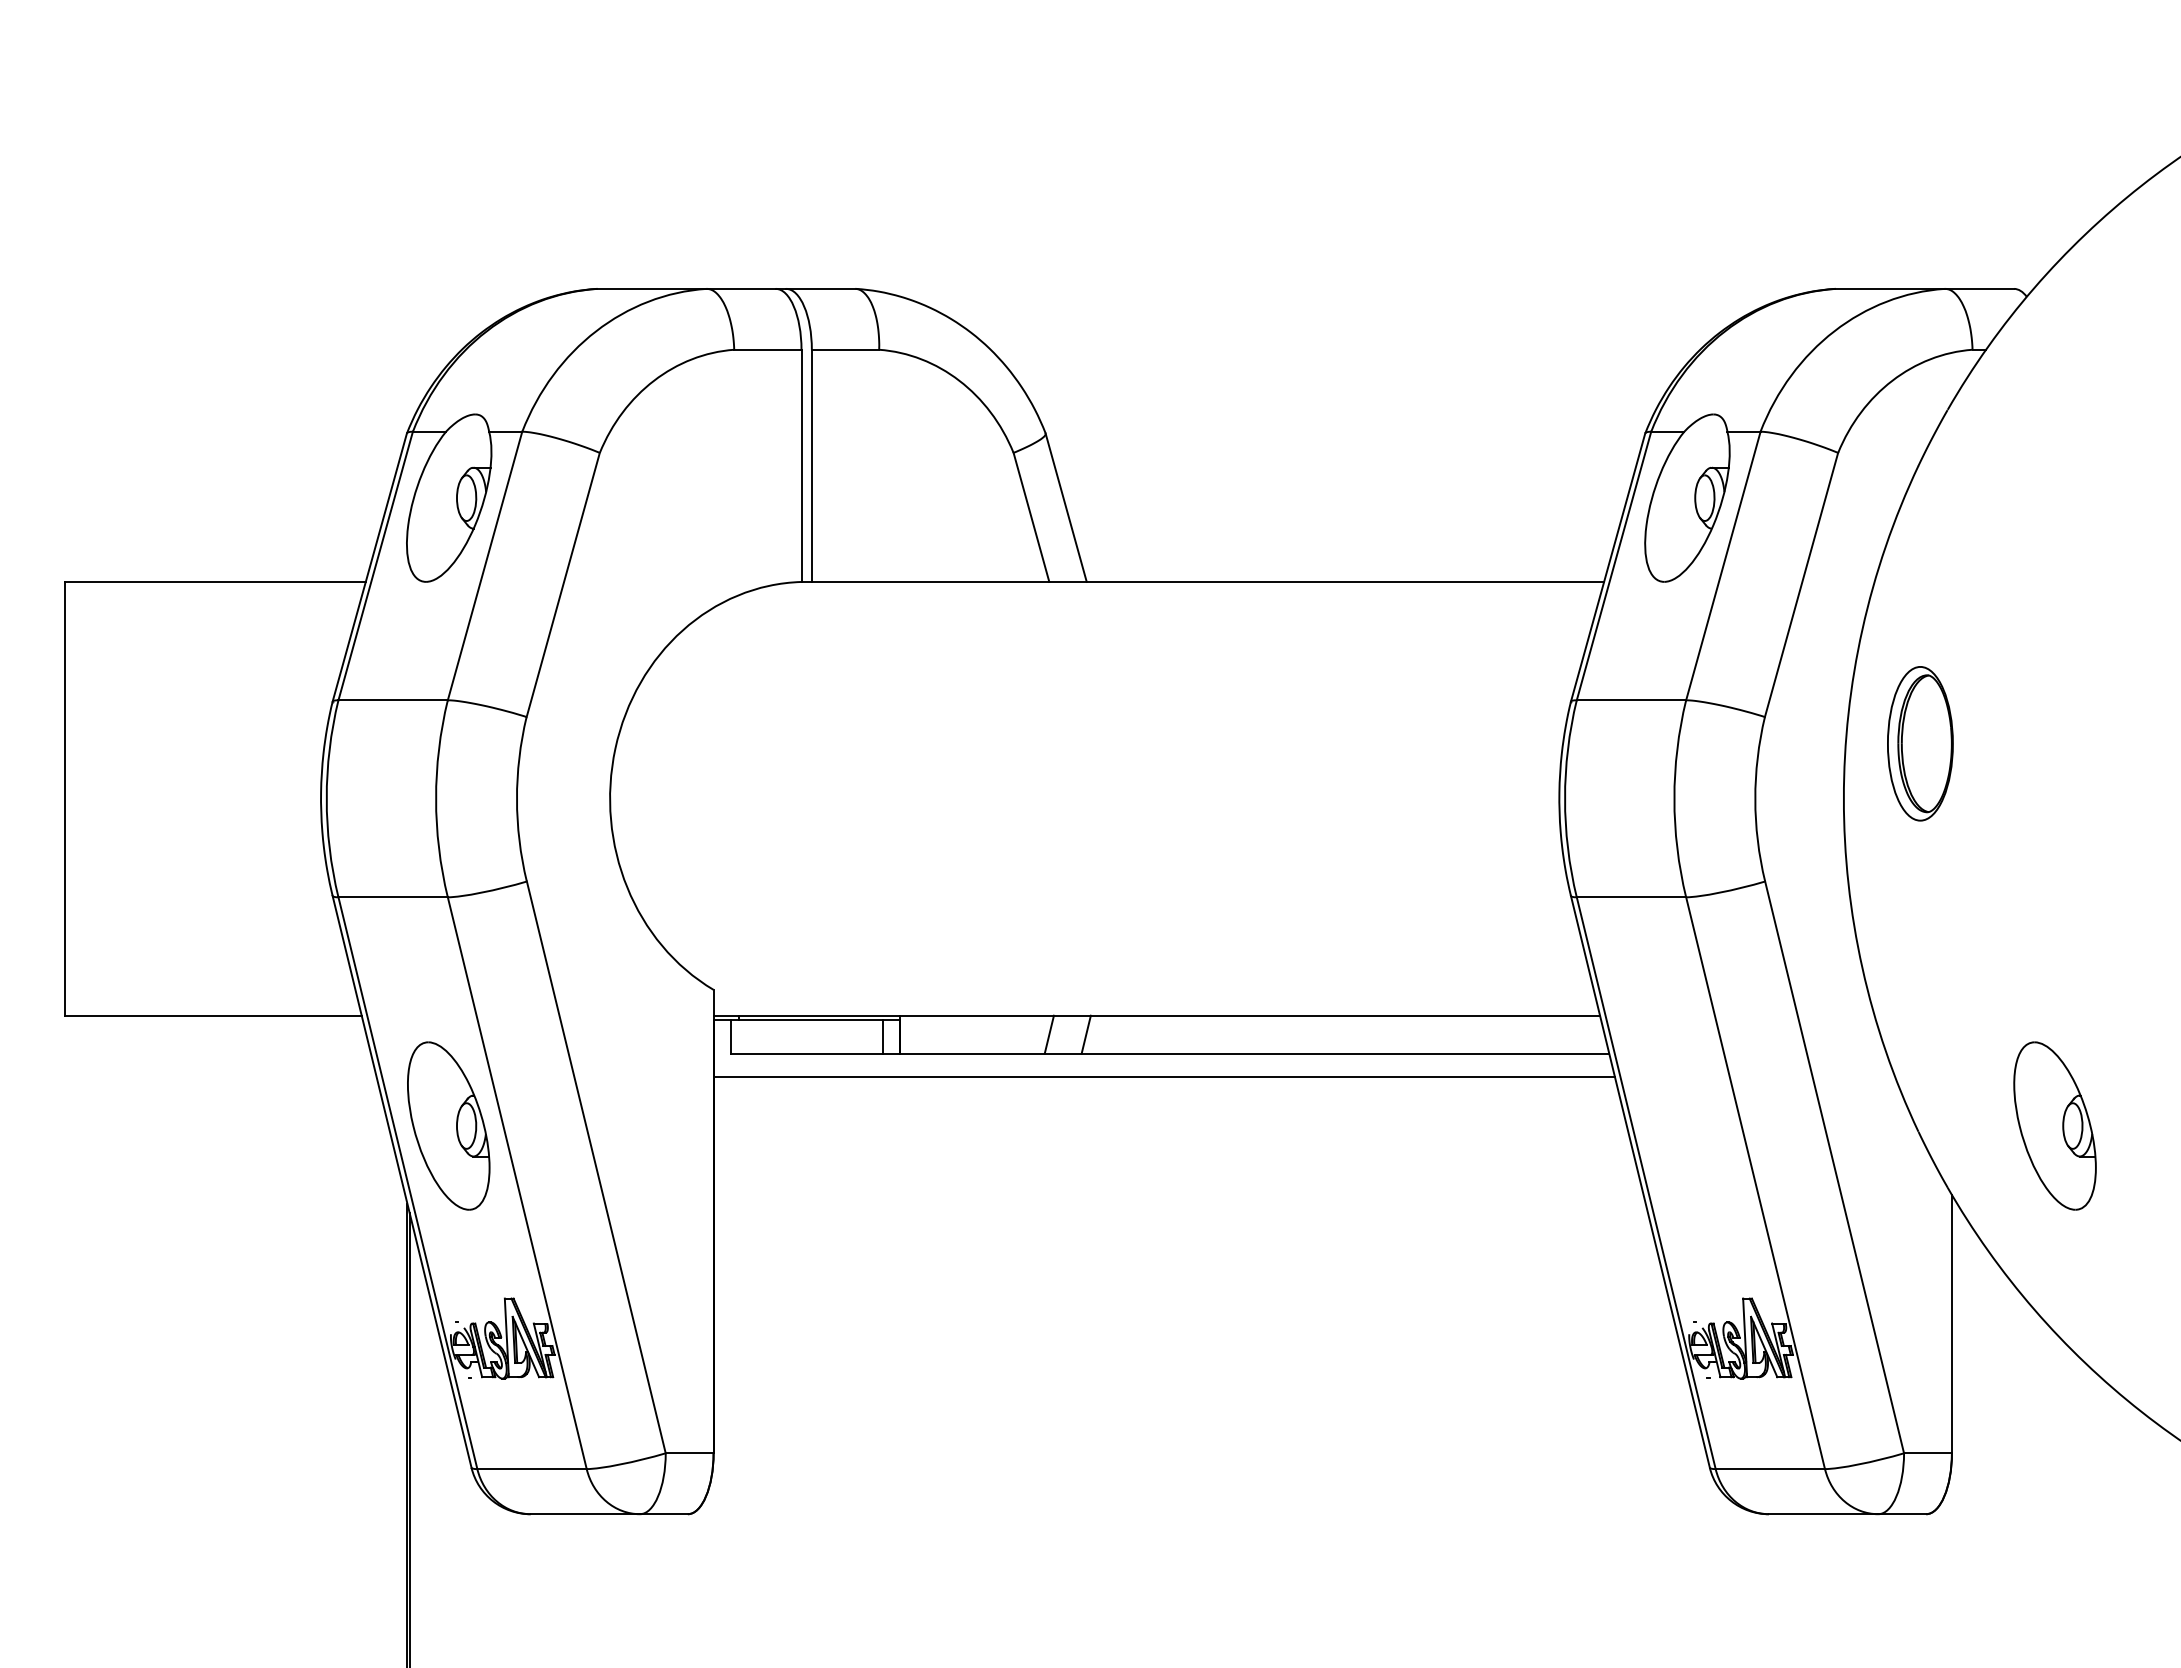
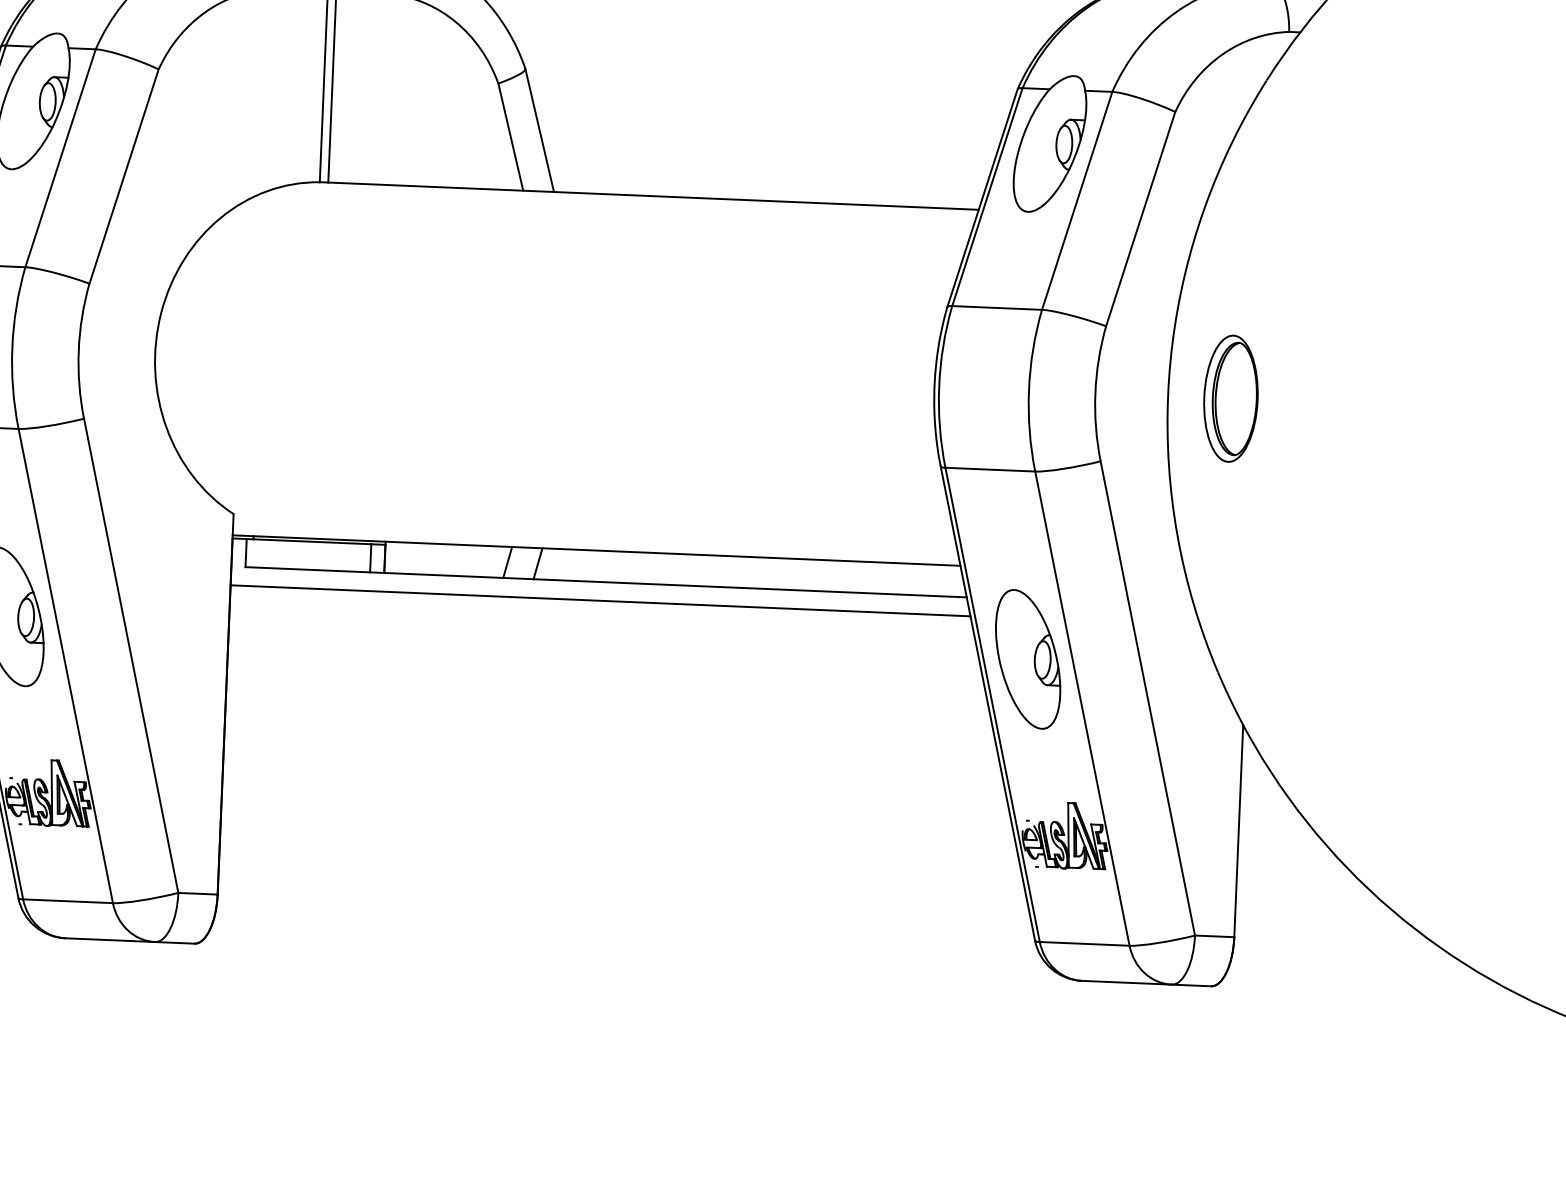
part: (1920, 743) -> (1231, 398), moved
part: (2054, 1125) -> (1027, 658), moved

